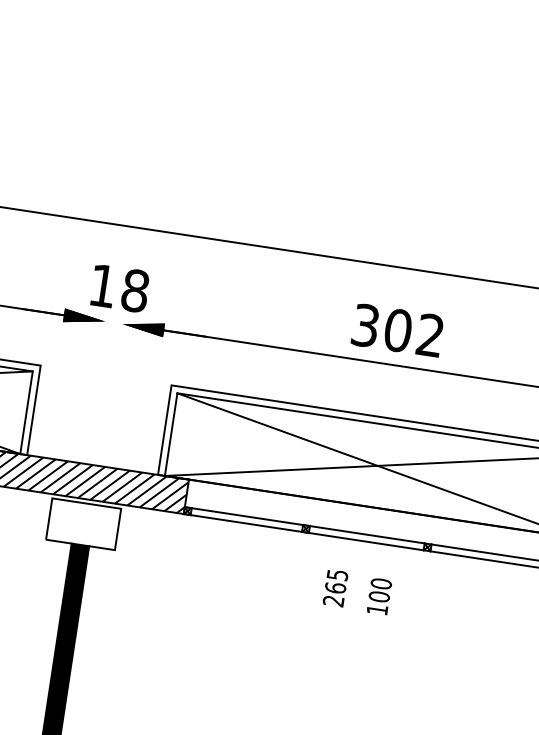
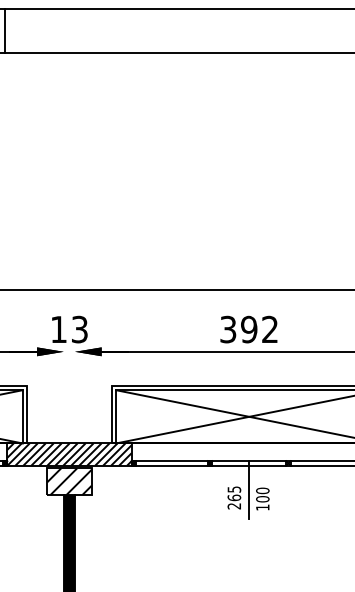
text: (134, 290) -> (79, 329), 18 -> 13
text: (398, 330) -> (249, 329), 302 -> 392
hatch: (83, 523) -> (69, 481), added
line: (360, 580) -> (249, 490), added

